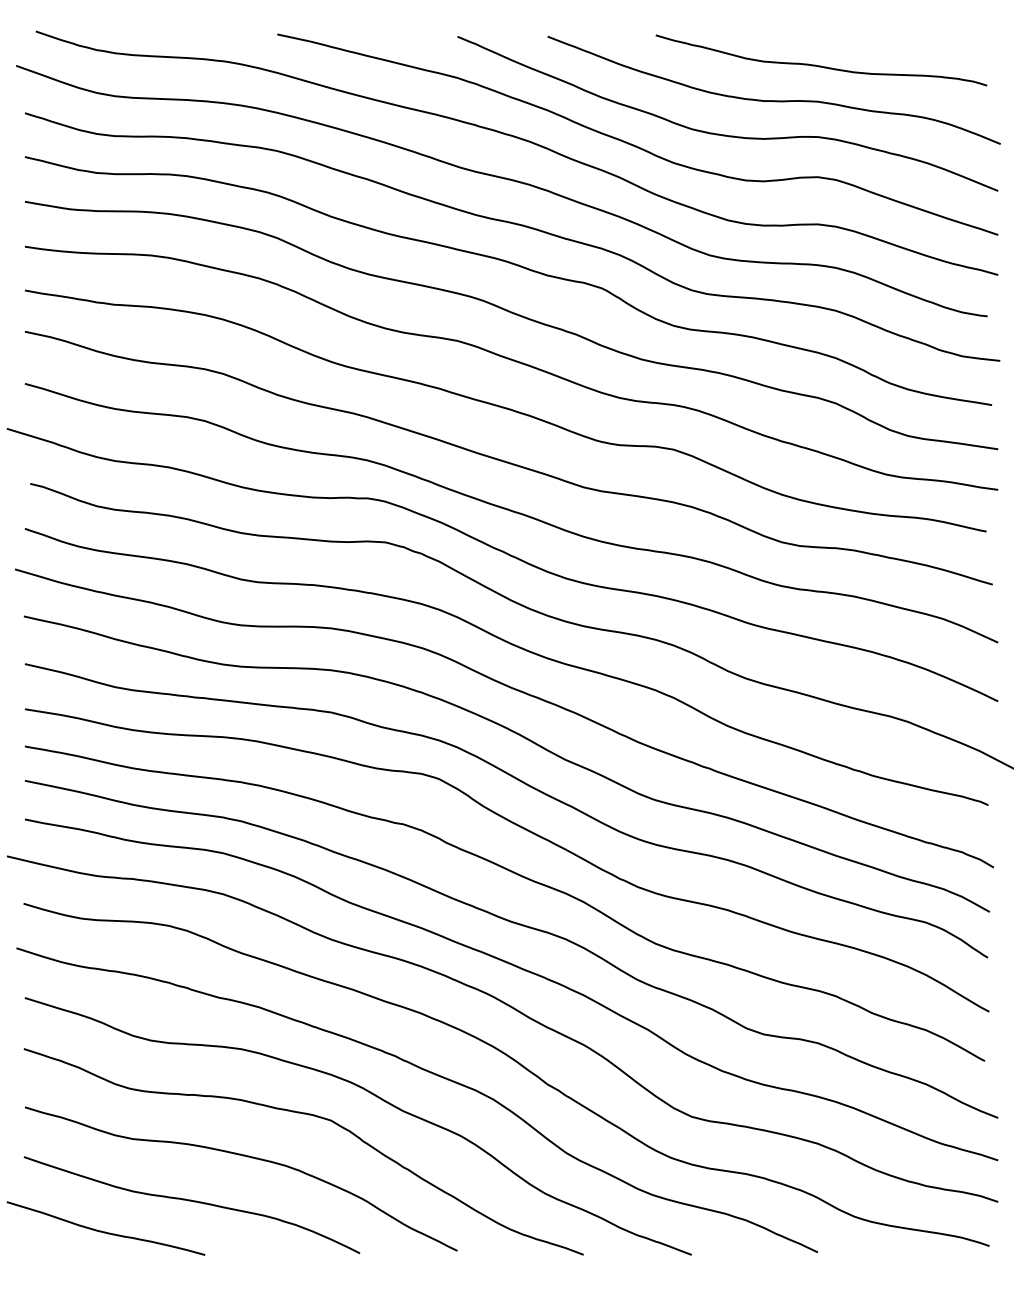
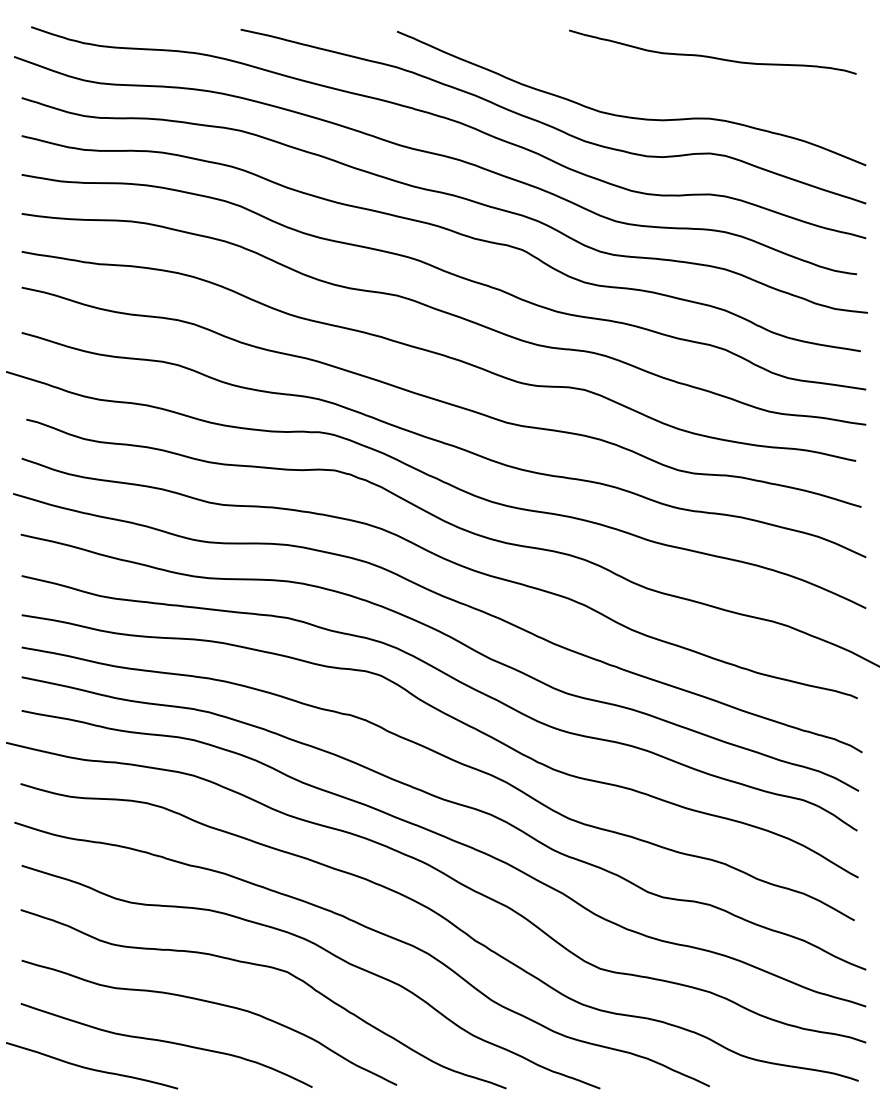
curve: (773, 100) -> (671, 86), removed

